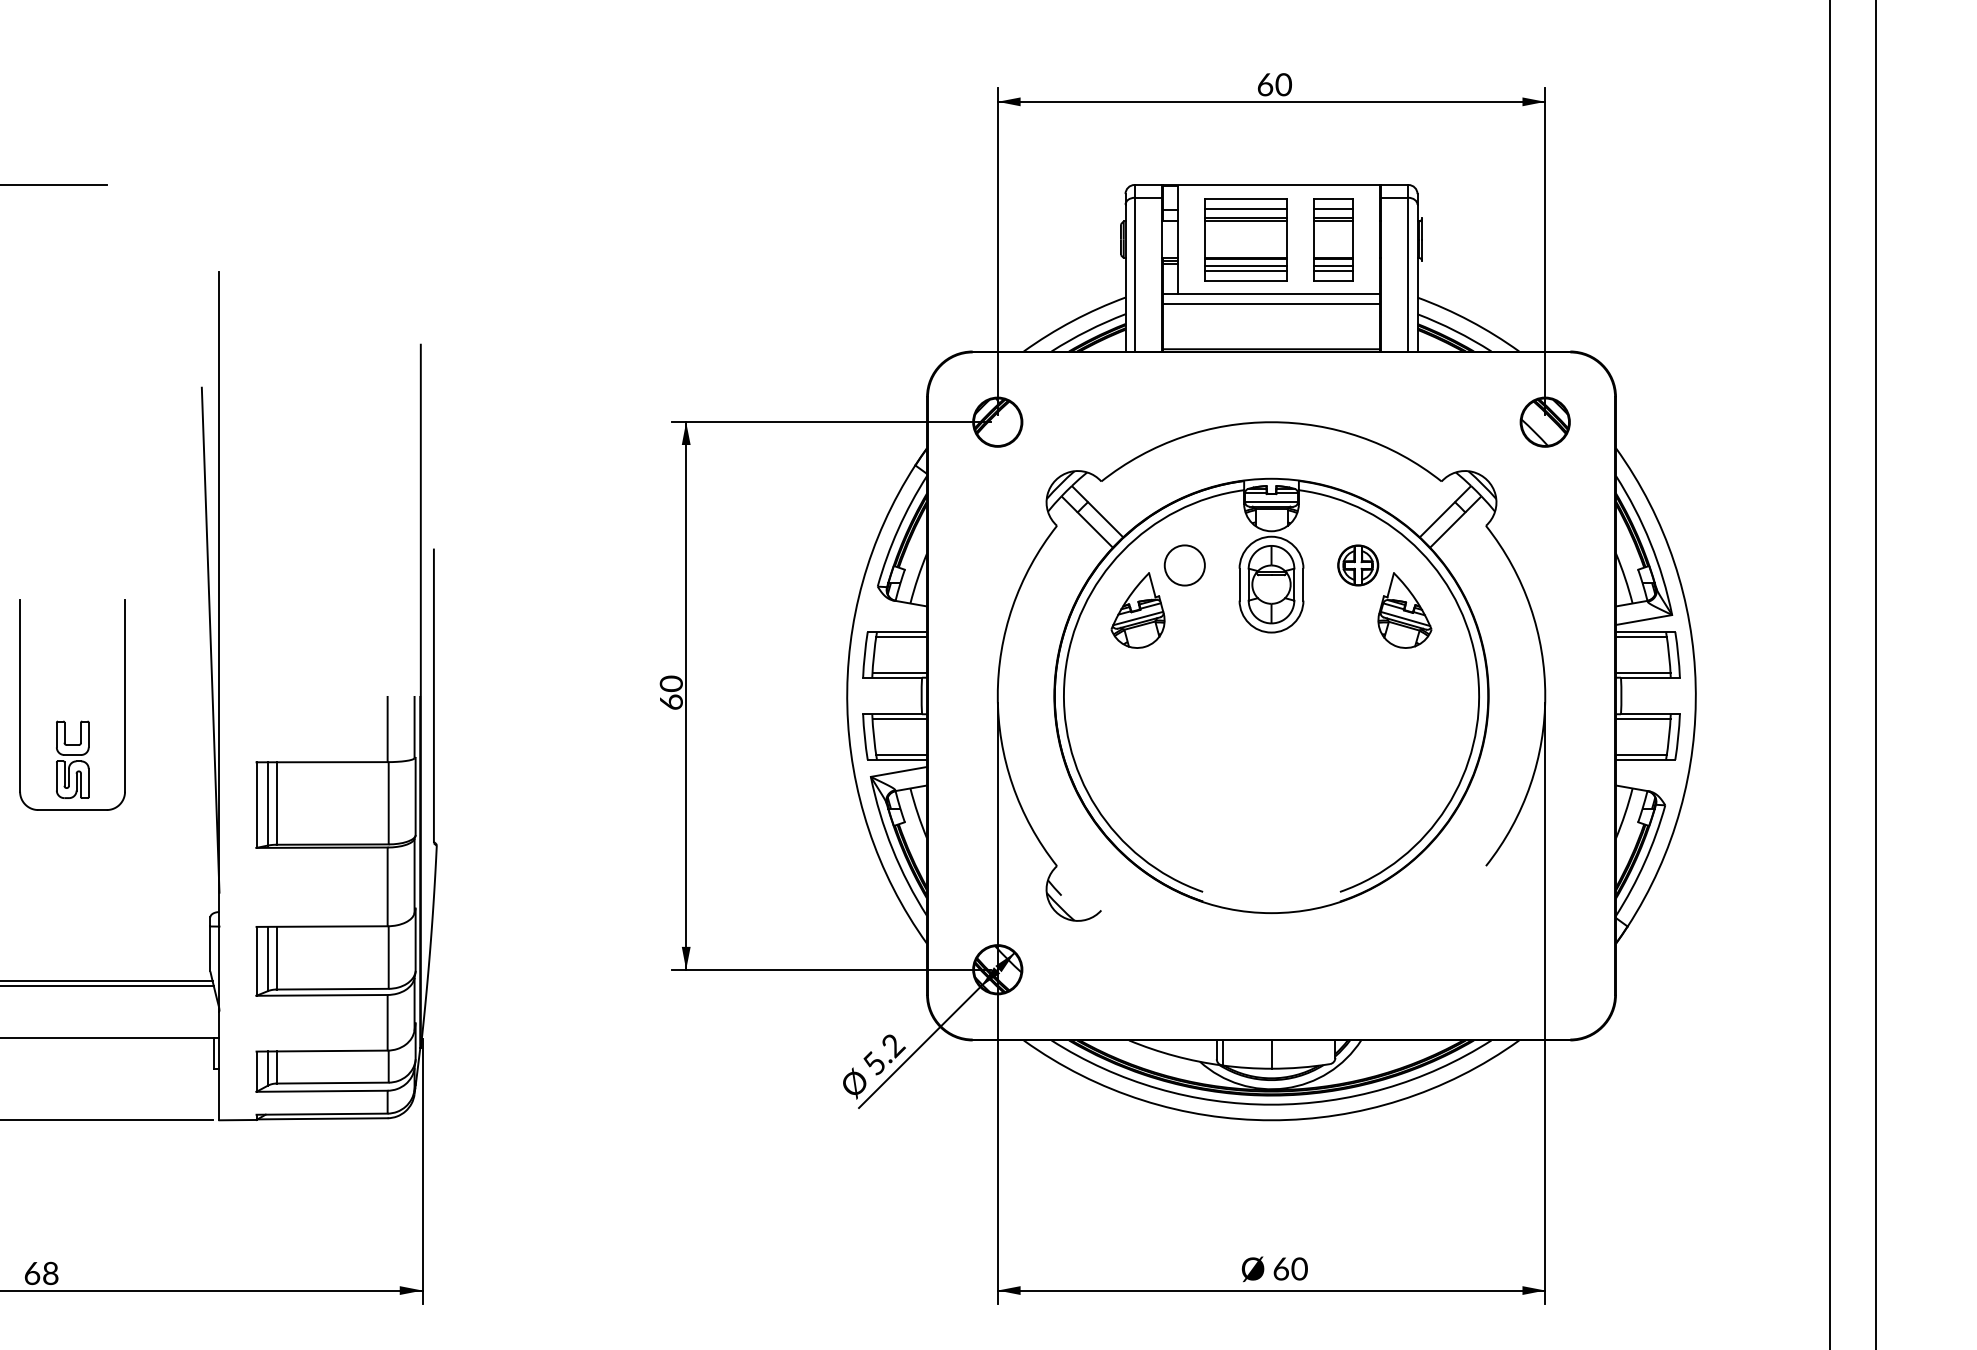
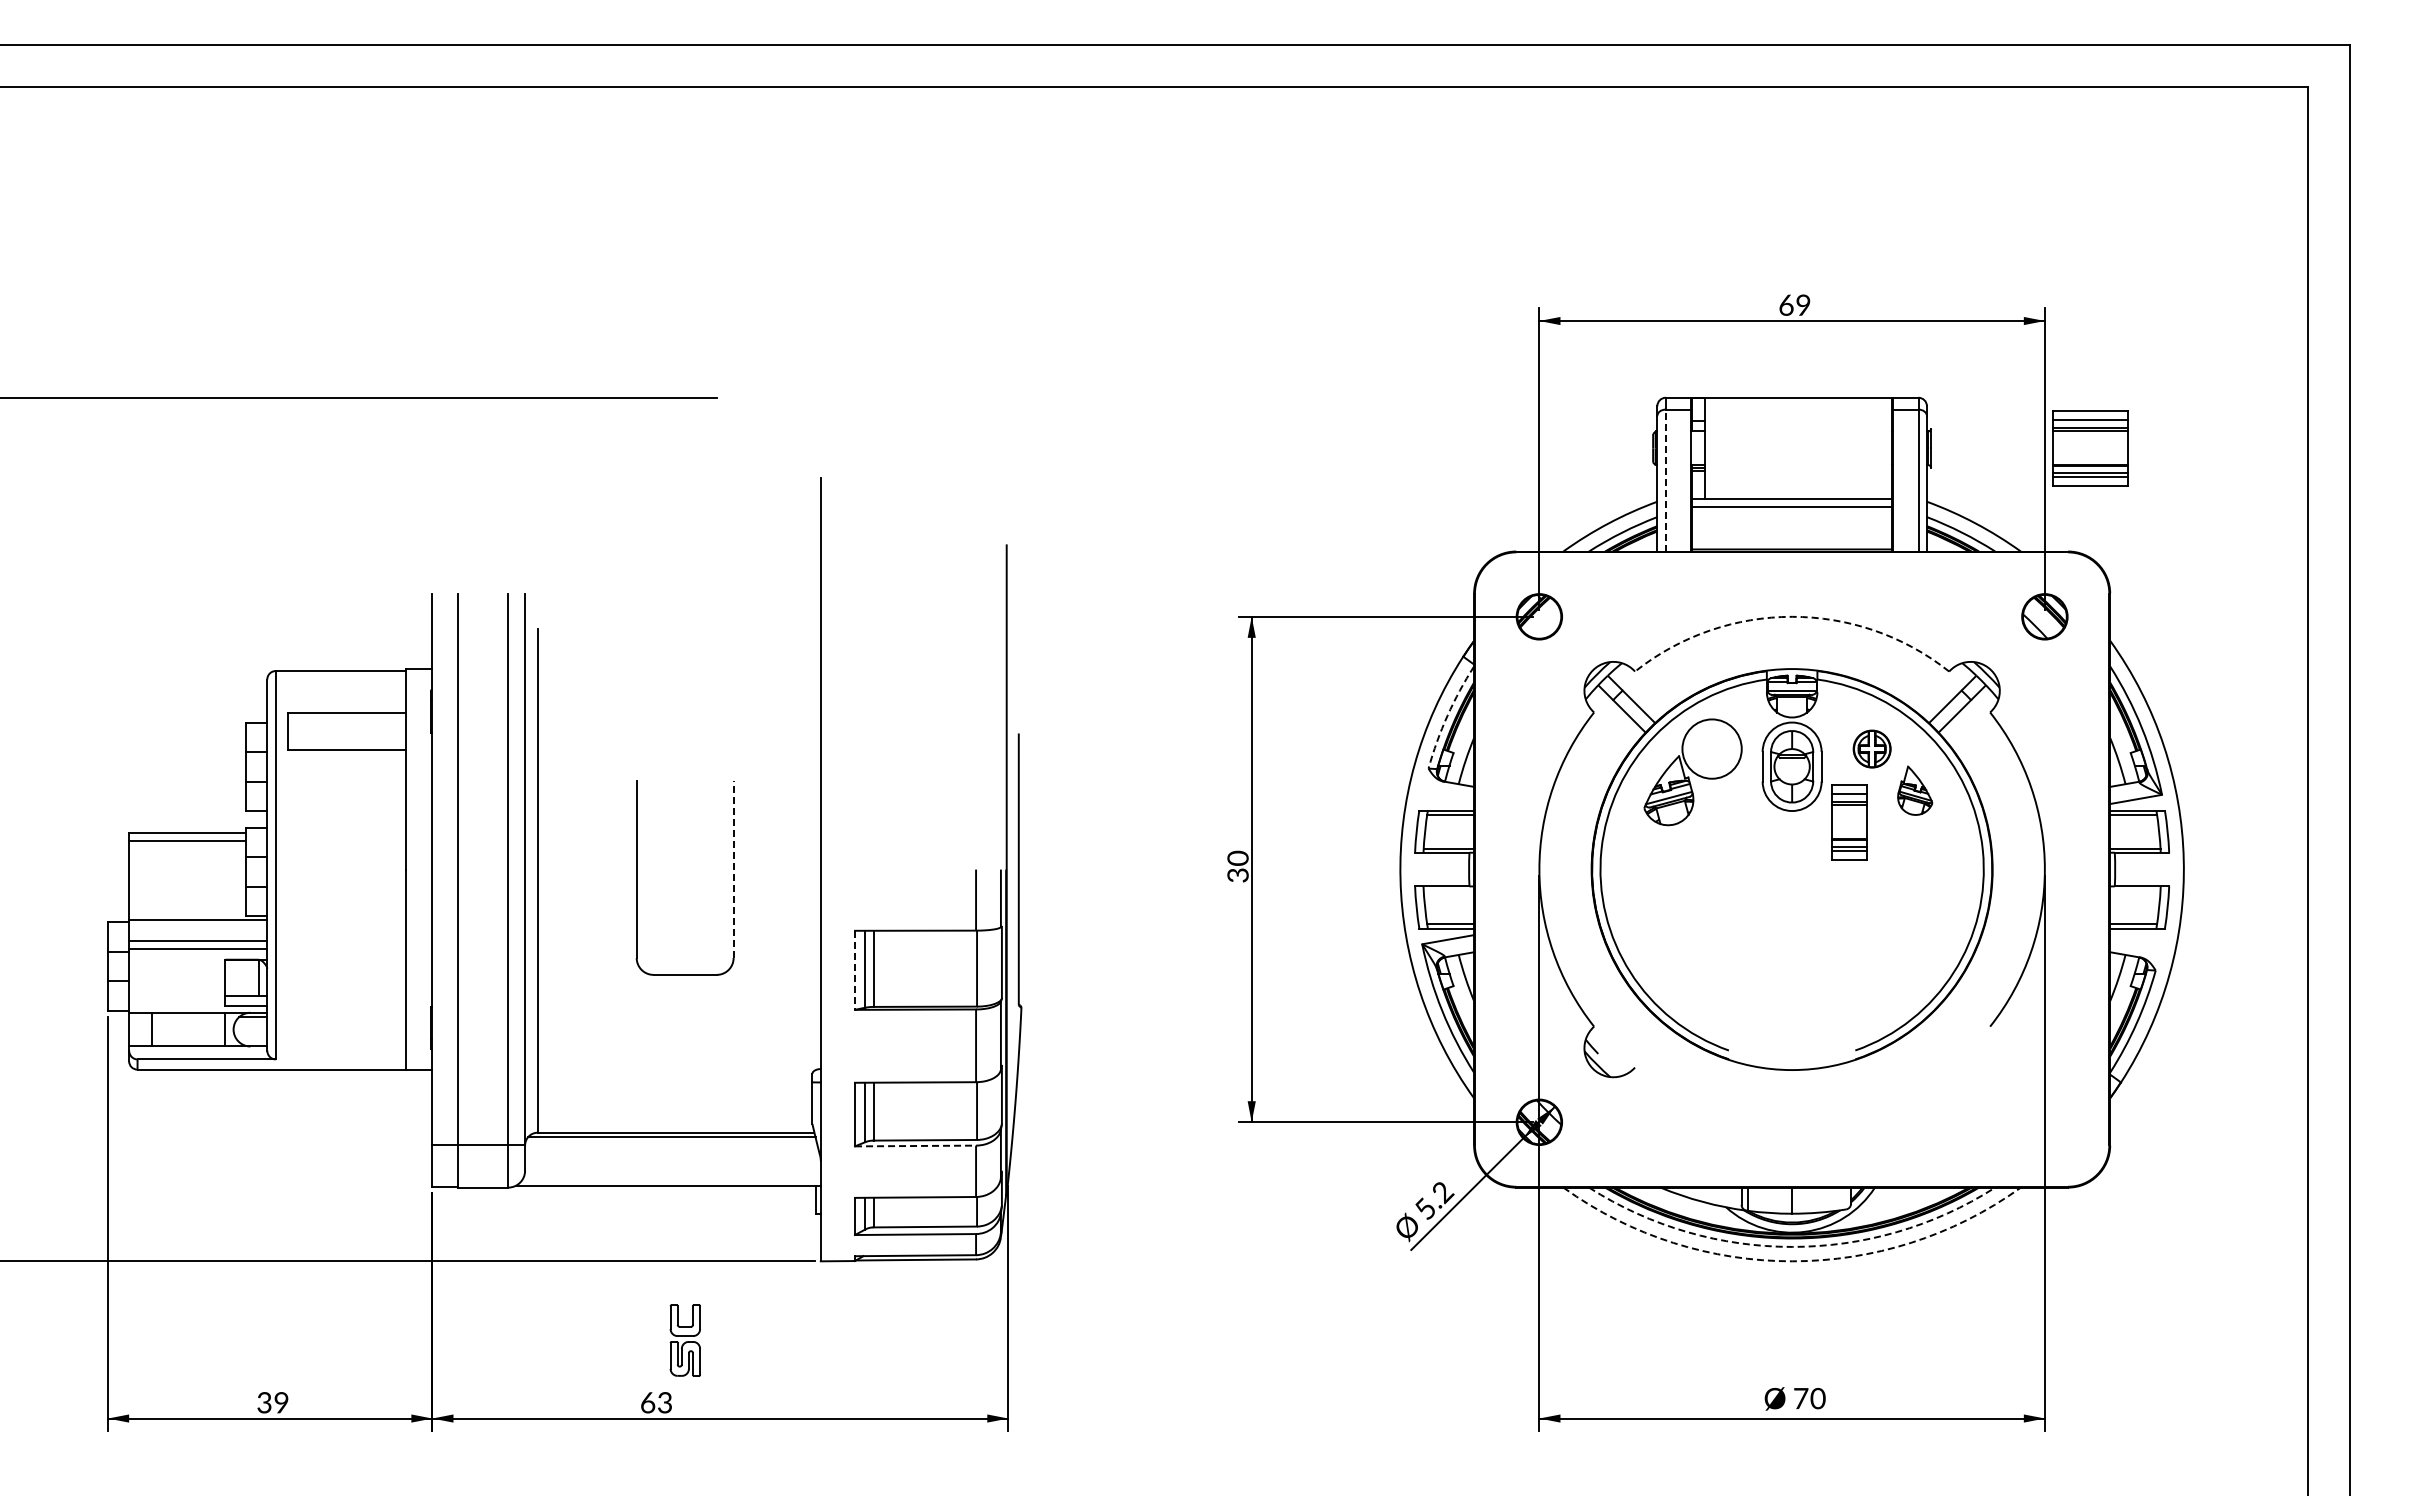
text: (1283, 85) -> (1803, 305), 60 -> 69
part: (1245, 239) -> (2090, 448), moved
part: (1333, 239) -> (1849, 822), moved
line: (1134, 274) -> (1665, 480), solid -> dashed
arc: (1271, 421) -> (1792, 616), solid -> dashed
arc: (898, 529) -> (1447, 715), solid -> dashed
circle: (1184, 564) -> (1711, 748), size x1.6
part: (1404, 610) -> (1914, 790), size x0.7
line: (210, 639) -> (812, 817), removed
line: (124, 695) -> (733, 869), solid -> dashed
text: (670, 702) -> (1237, 875), 60 -> 30
line: (899, 718) -> (1448, 890), removed
line: (1643, 718) -> (2135, 890), removed
part: (71, 759) -> (684, 1340), moved
line: (257, 805) -> (855, 970), solid -> dashed
line: (322, 995) -> (915, 1146), solid -> dashed
arc: (1271, 1104) -> (1792, 1246), solid -> dashed
arc: (1271, 1120) -> (1792, 1261), solid -> dashed
text: (1281, 1268) -> (1801, 1398), 60 -> 70
text: (51, 1273) -> (665, 1402), 68 -> 63

